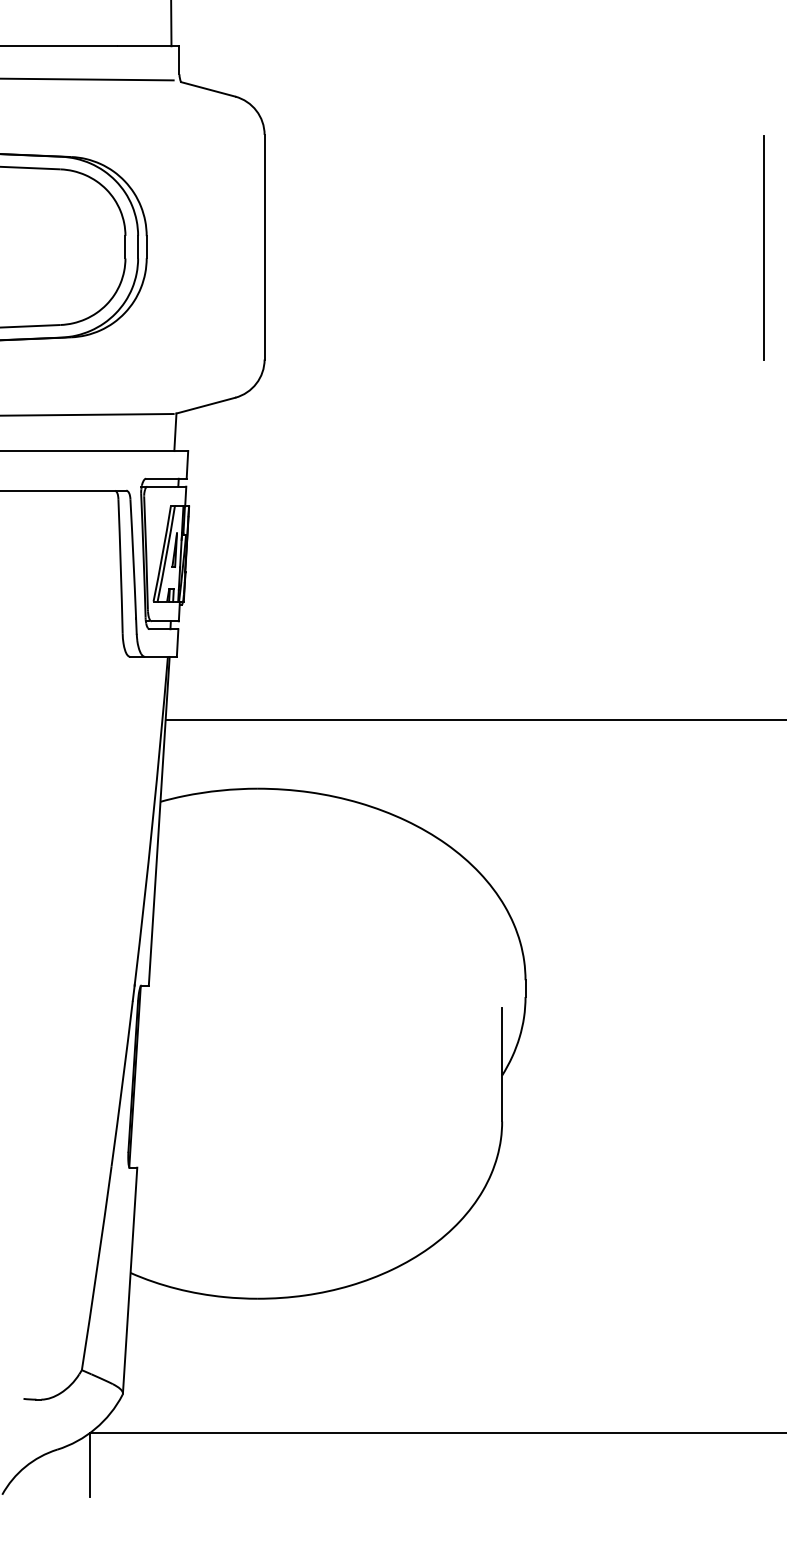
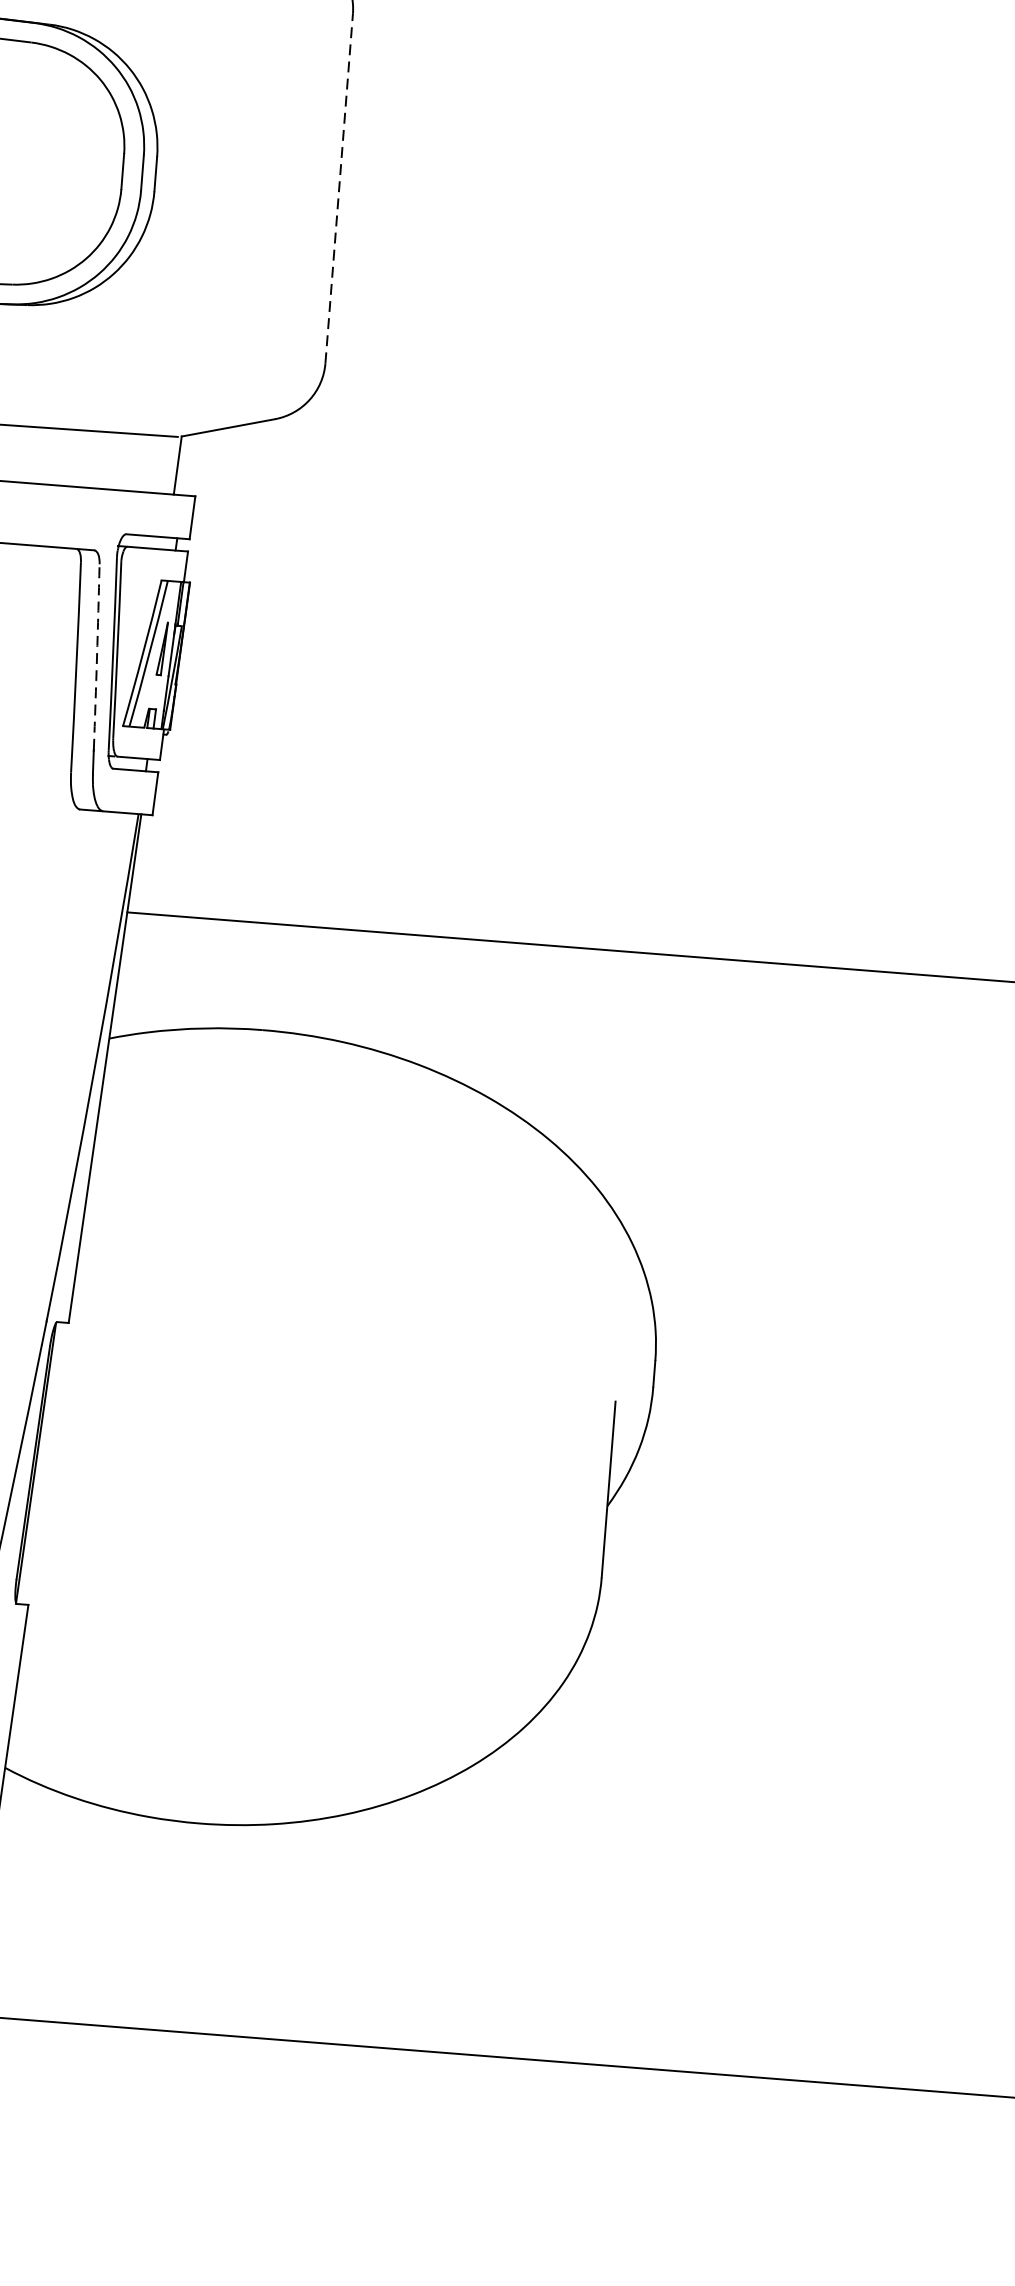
line: (264, 246) -> (339, 187), solid -> dashed
arc: (133, 558) -> (97, 656), solid -> dashed

